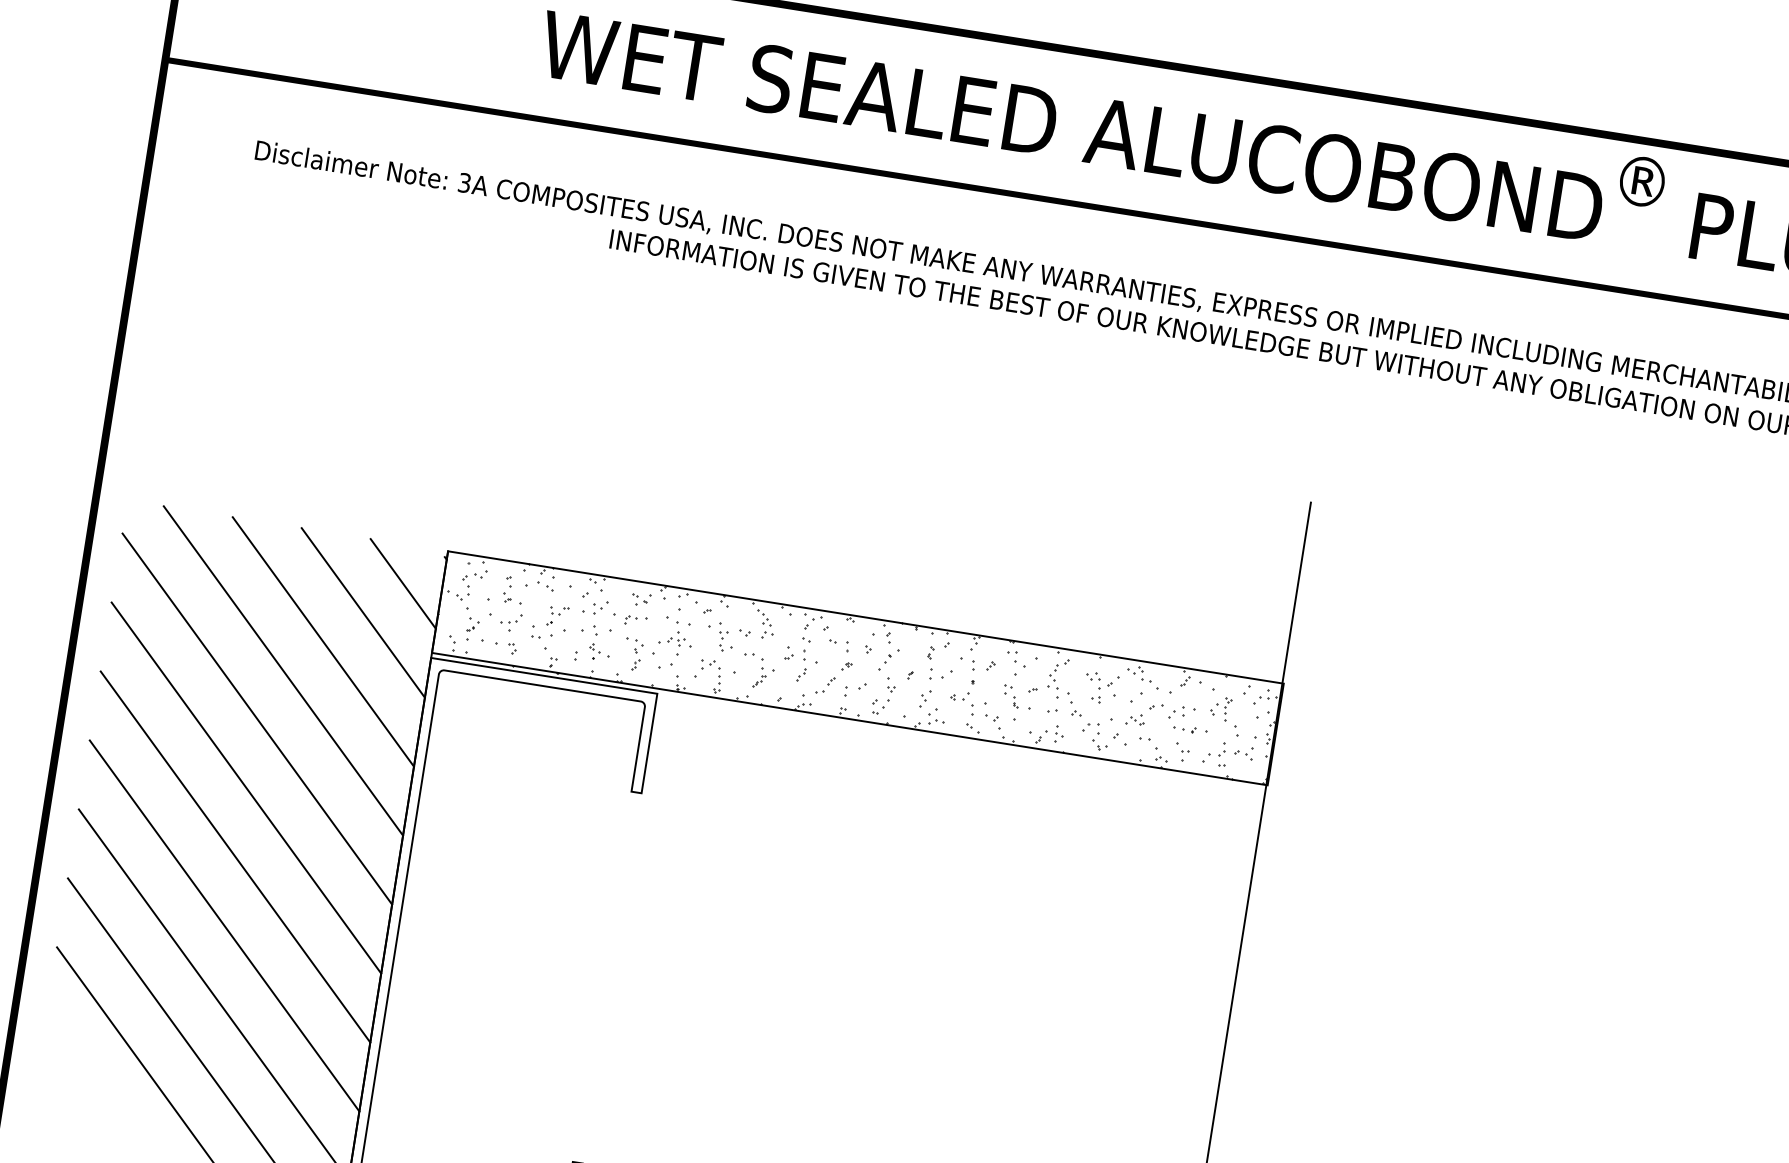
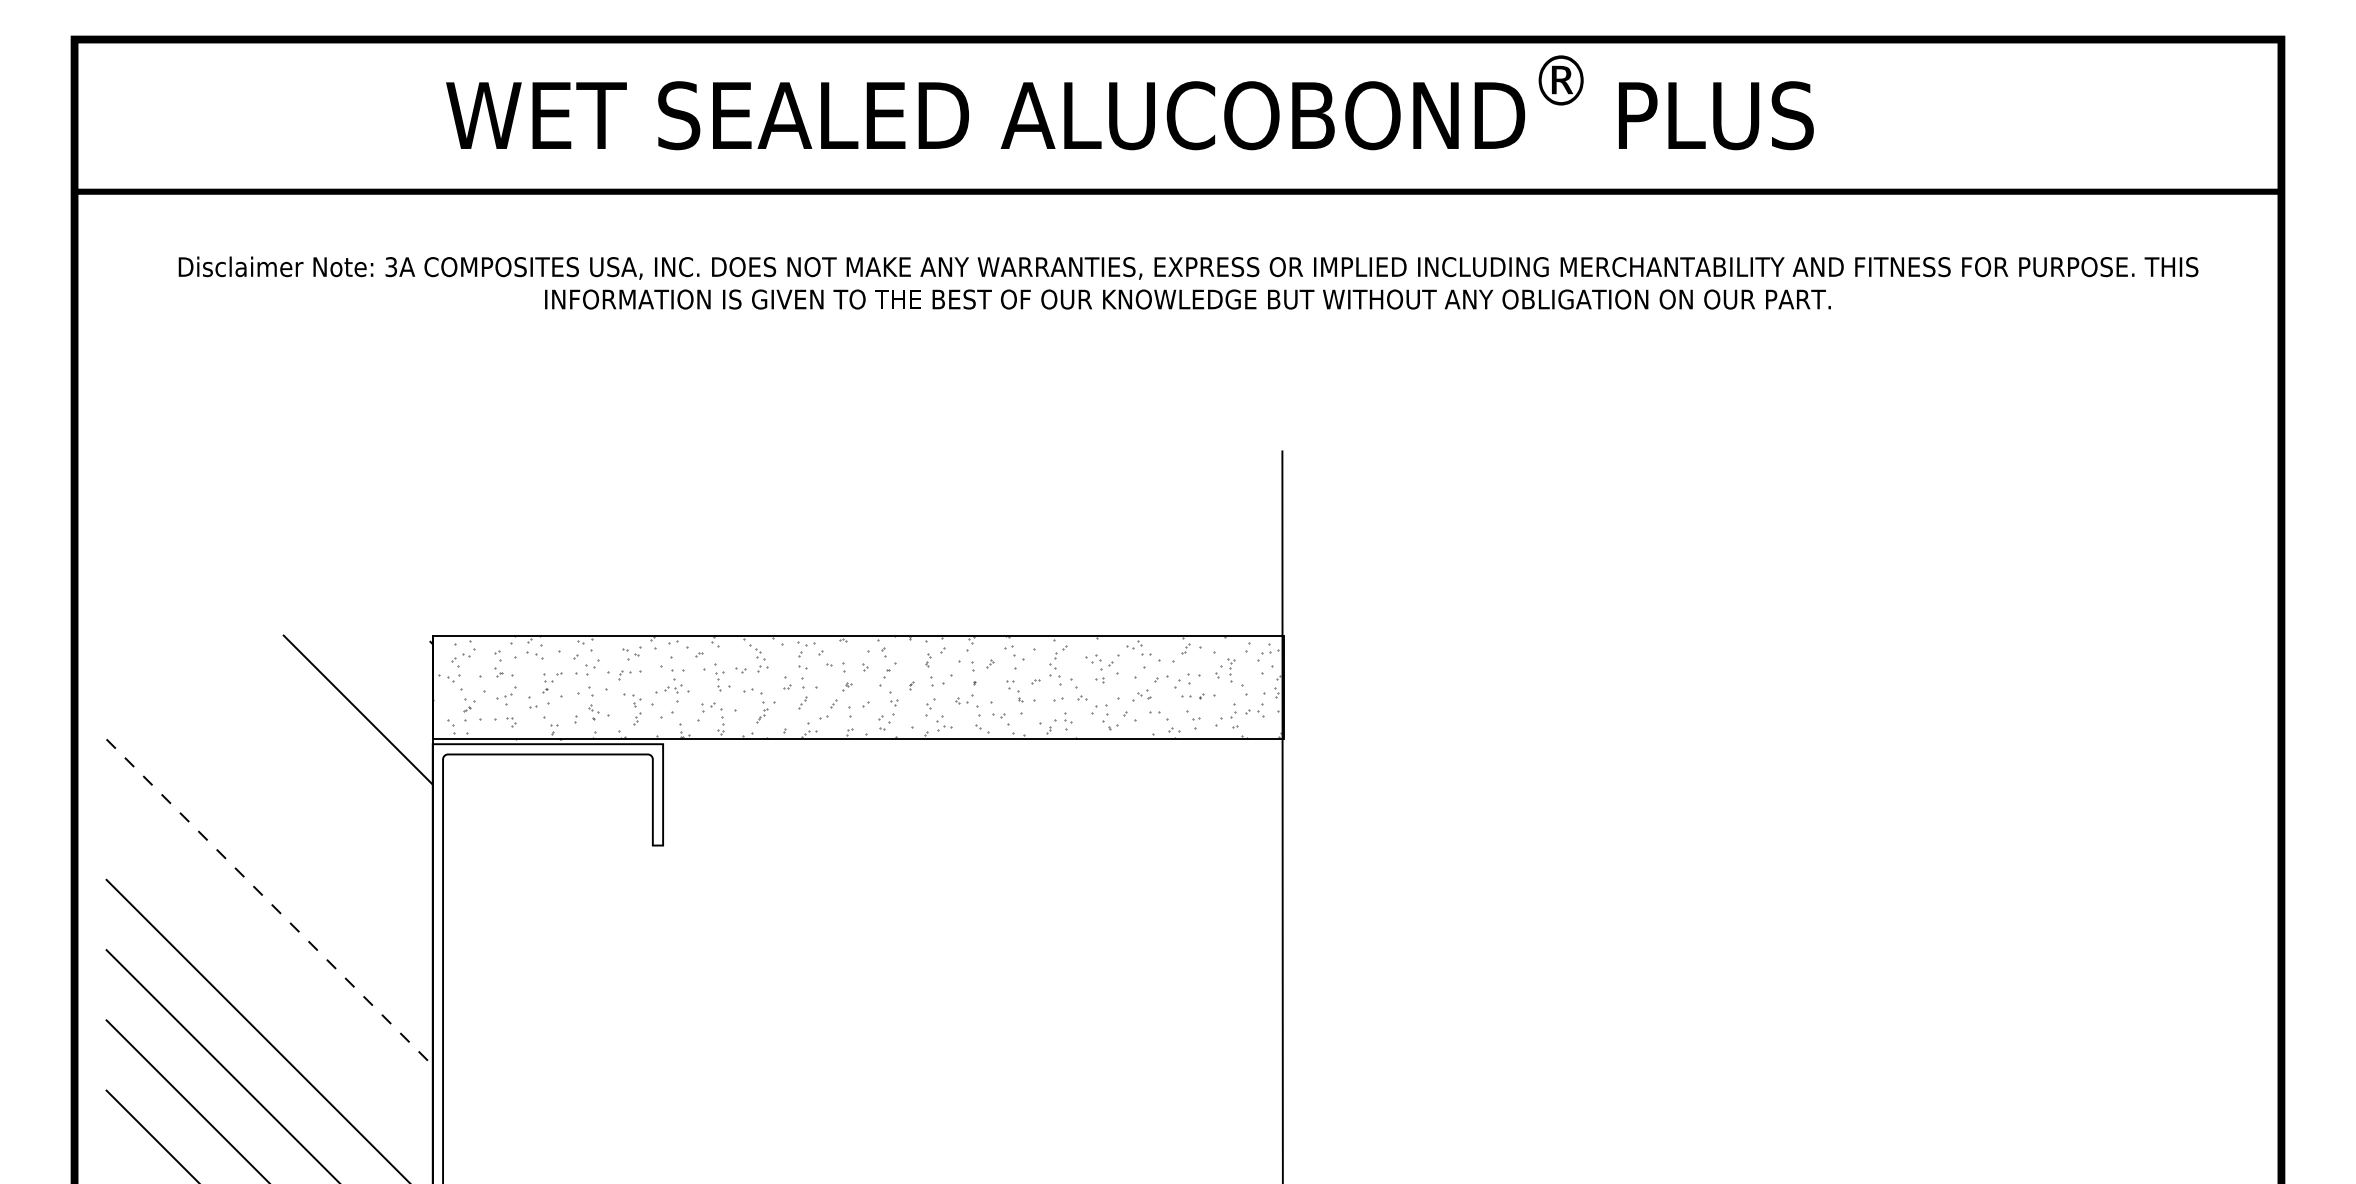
line: (402, 583) -> (392, 674), removed
line: (322, 641) -> (322, 744), removed
hatch: (857, 667) -> (857, 686), removed
line: (282, 671) -> (287, 780), removed
line: (257, 719) -> (269, 832), removed
line: (246, 788) -> (269, 902), solid -> dashed
line: (235, 856) -> (269, 972), removed

